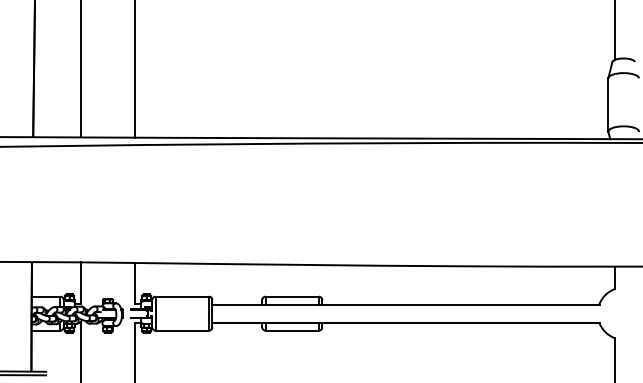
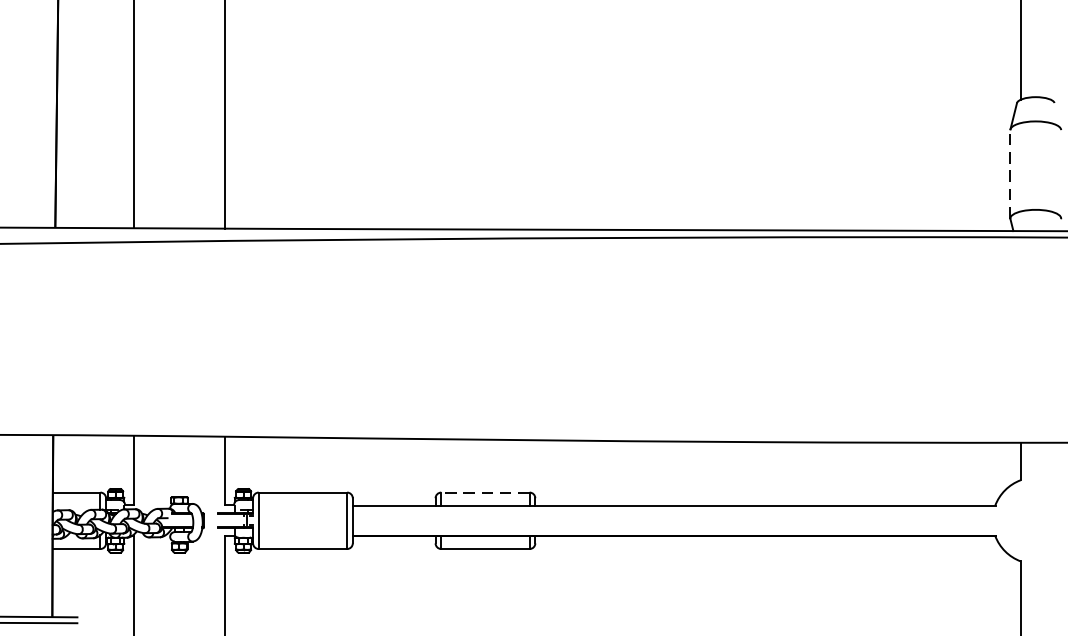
line: (608, 104) -> (1010, 173), solid -> dashed
line: (292, 296) -> (485, 492), solid -> dashed

